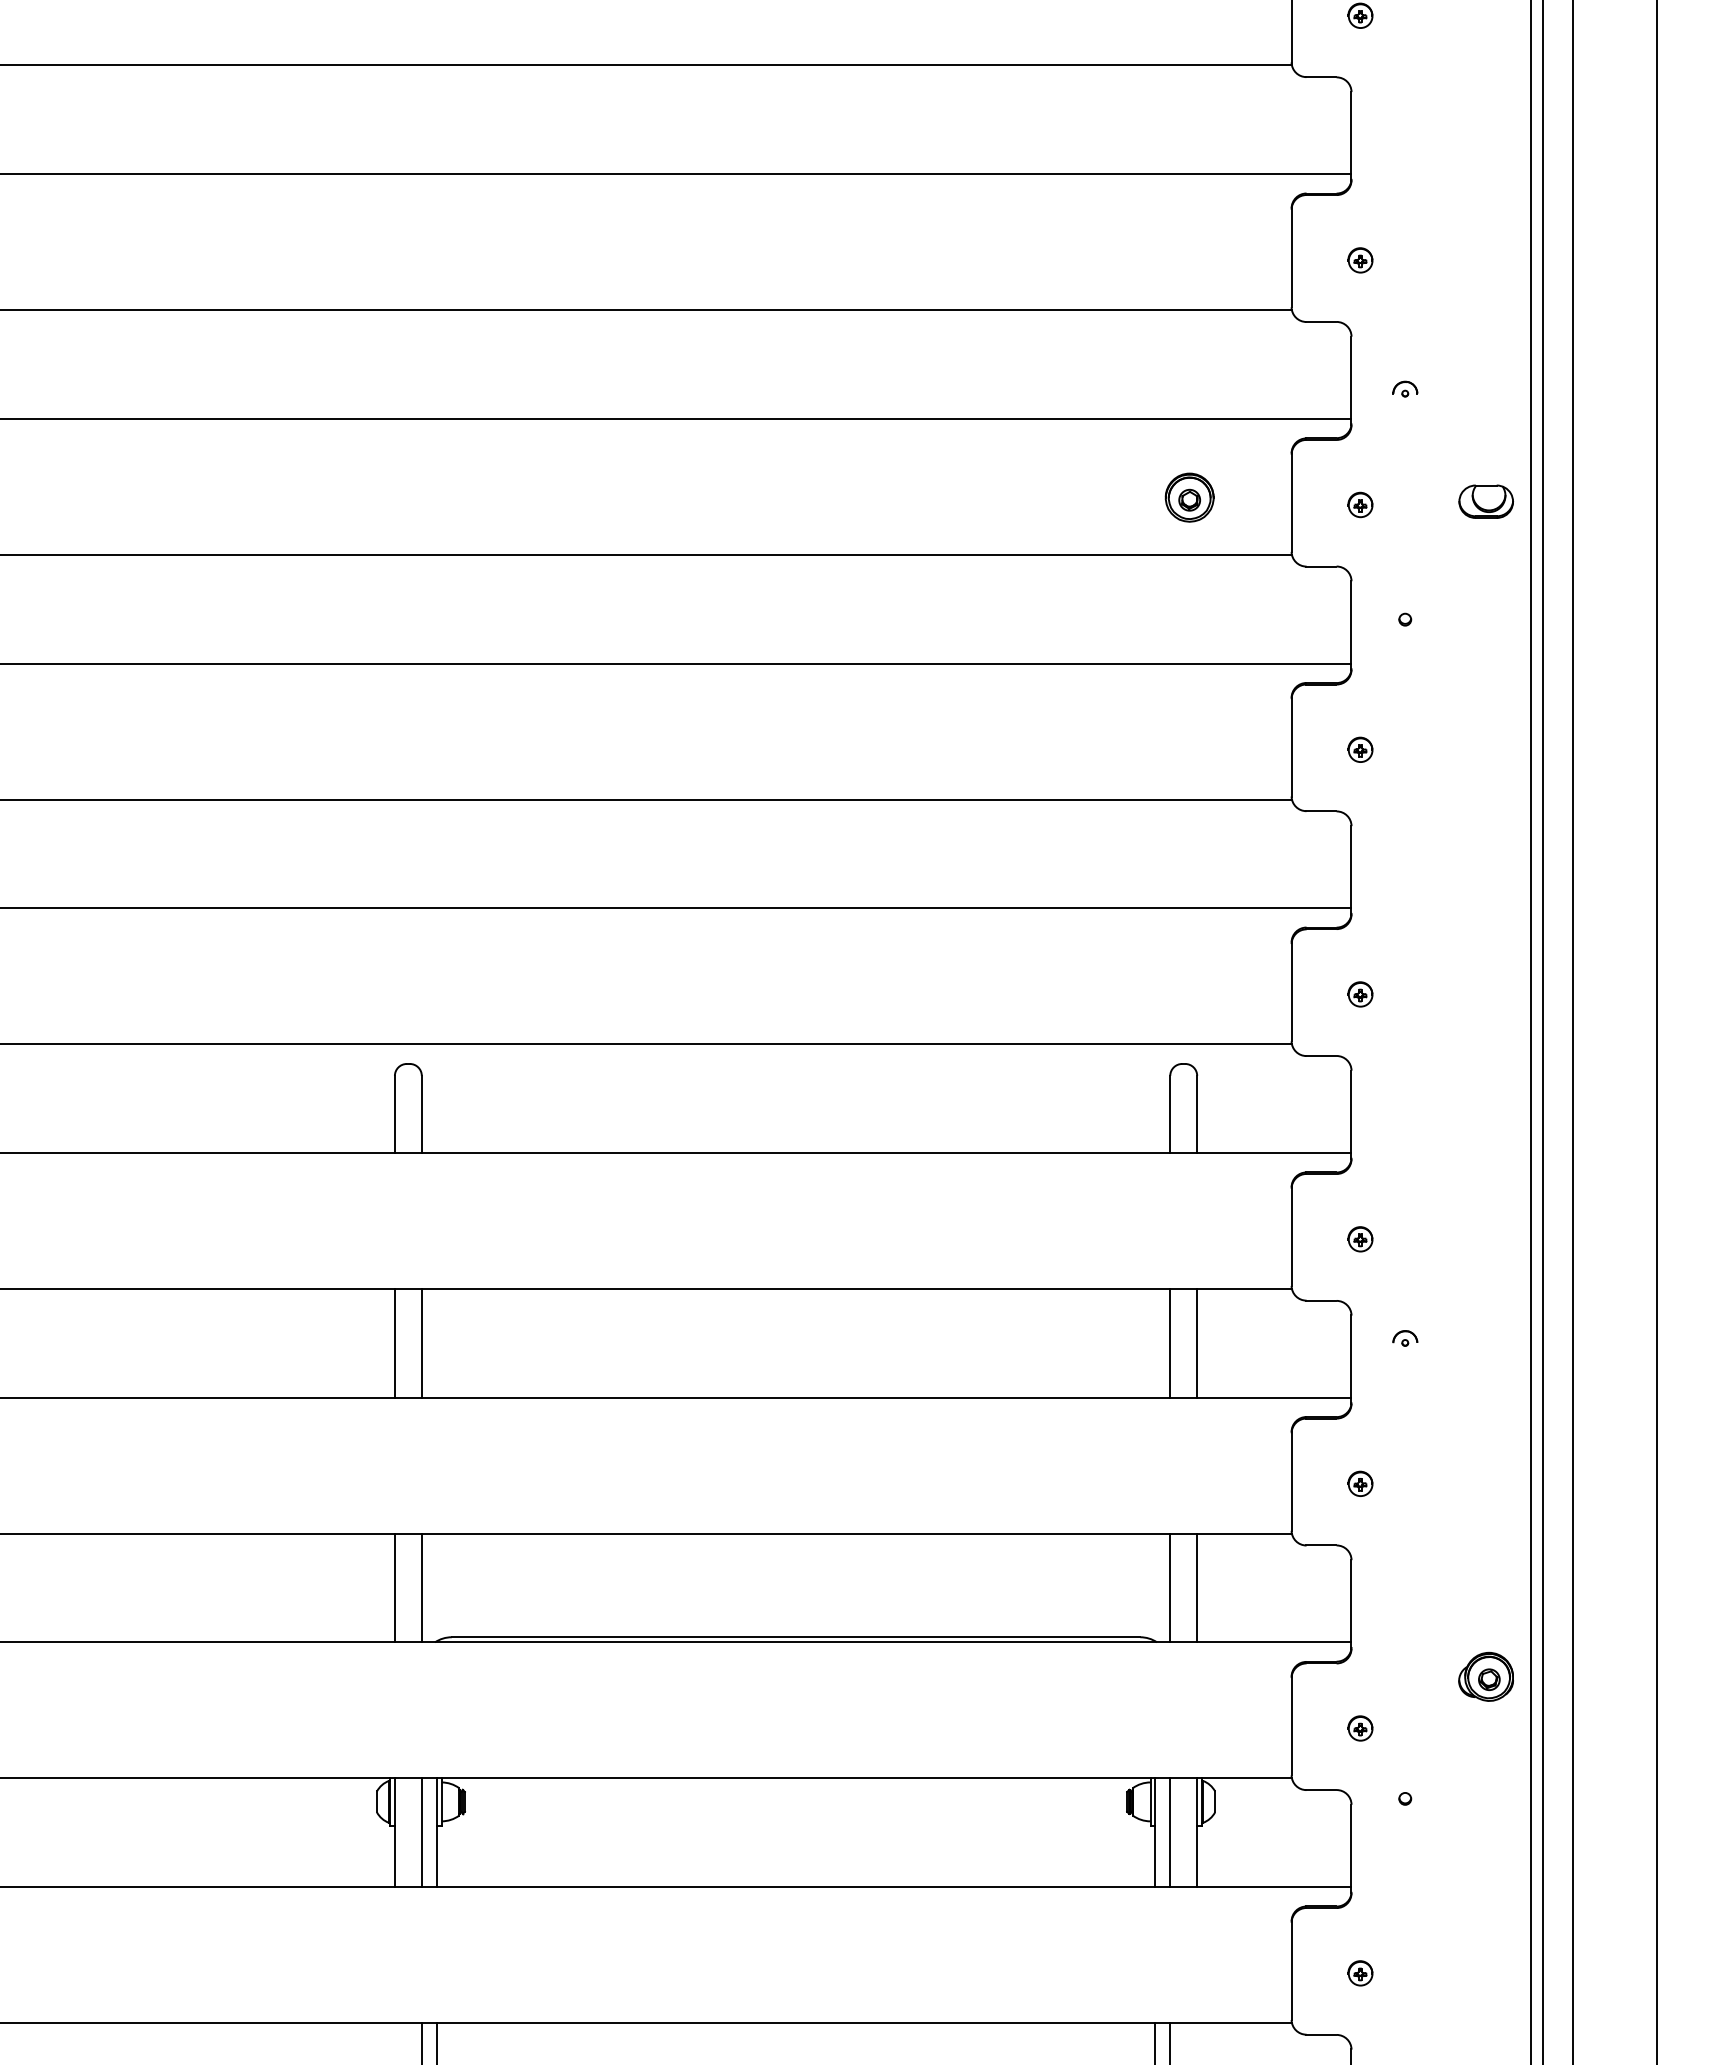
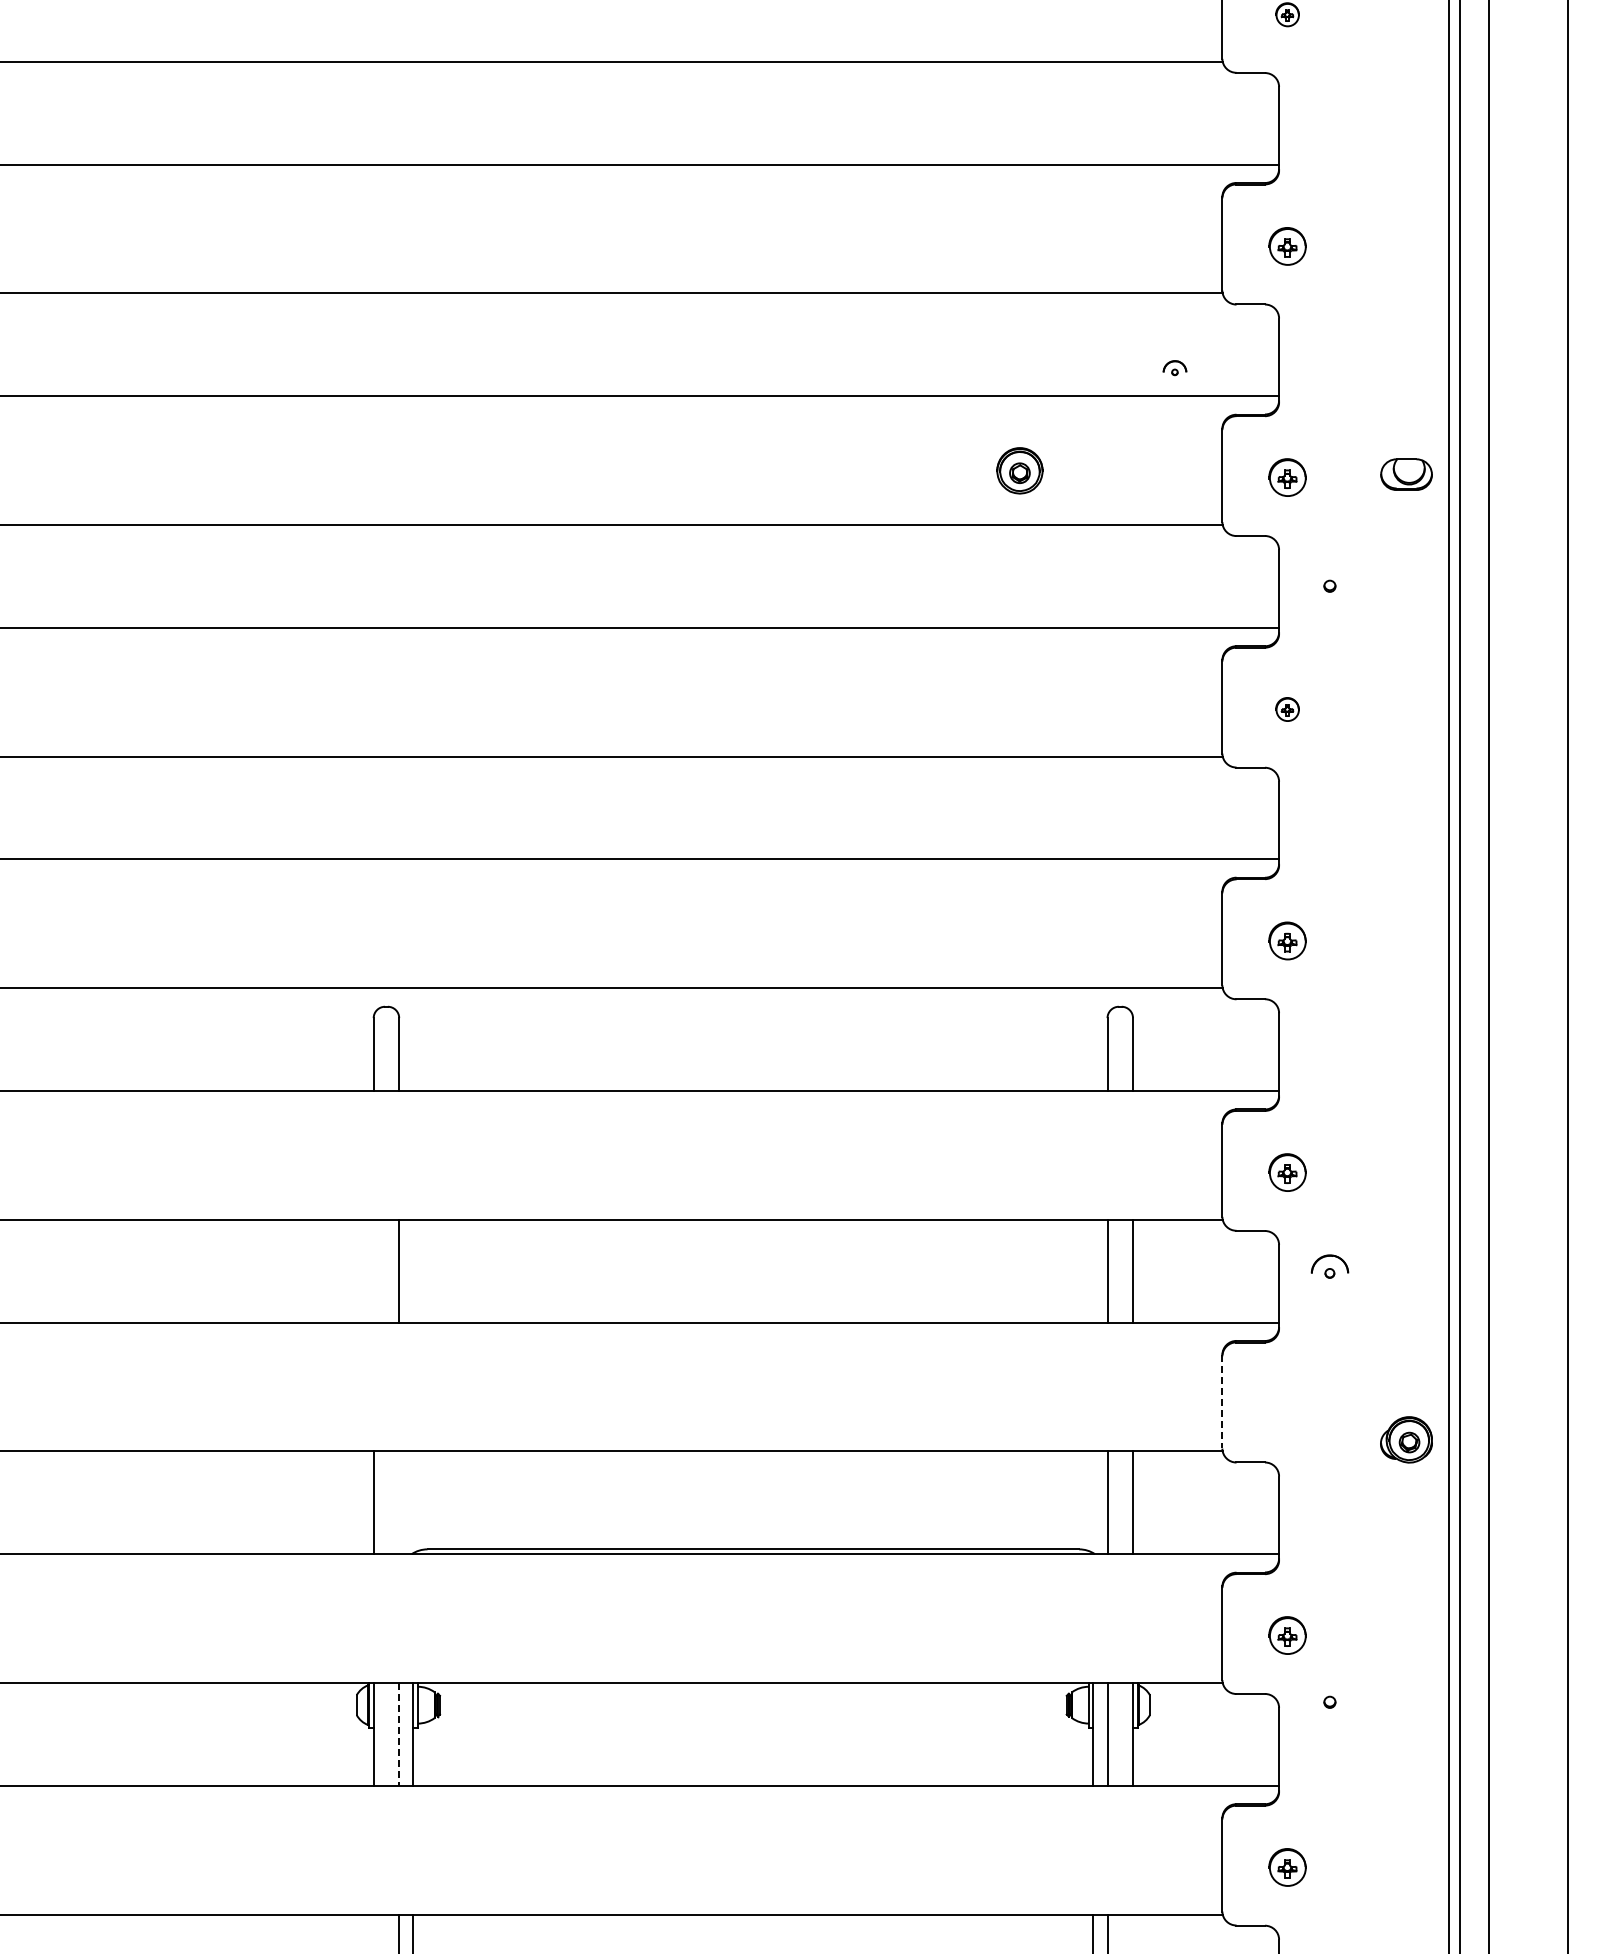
part: (1360, 259) -> (1287, 245), size x1.6
part: (1404, 389) -> (1174, 368), moved
part: (1189, 497) -> (1019, 470), moved
part: (1360, 504) -> (1287, 477), size x1.6
part: (1360, 993) -> (1287, 940), size x1.6
part: (1360, 1239) -> (1287, 1172), size x1.6
part: (1404, 1338) -> (1329, 1266), size x1.6
line: (394, 1342) -> (373, 1270), removed
line: (1291, 1481) -> (1222, 1401), solid -> dashed
part: (1360, 1483) -> (1287, 1403), removed
line: (422, 1587) -> (399, 1502), removed
part: (1486, 1676) -> (1406, 1439), moved
part: (1360, 1728) -> (1287, 1635), size x1.6
line: (422, 1832) -> (399, 1734), solid -> dashed
part: (1360, 1973) -> (1287, 1867), size x1.6

